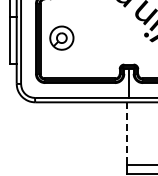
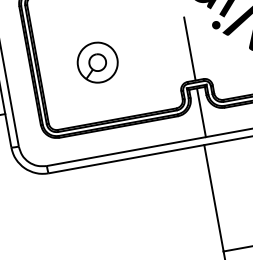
part: (61, 37) -> (96, 61), moved
line: (128, 45) -> (188, 48), added
line: (127, 134) -> (214, 199), dashed -> solid

